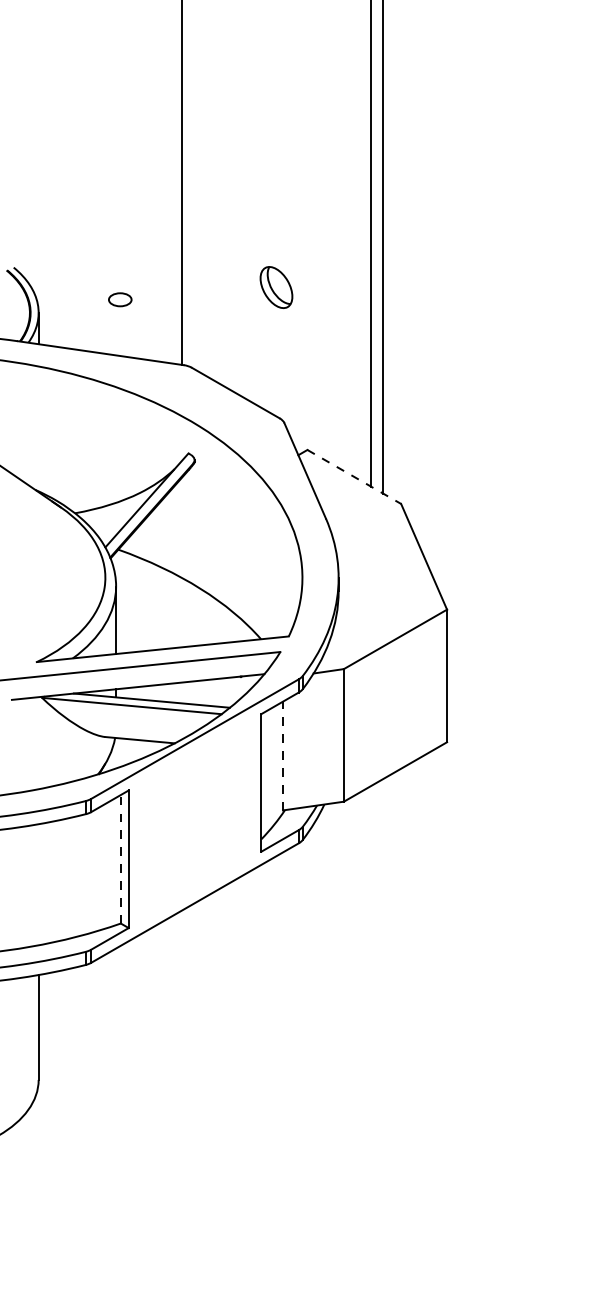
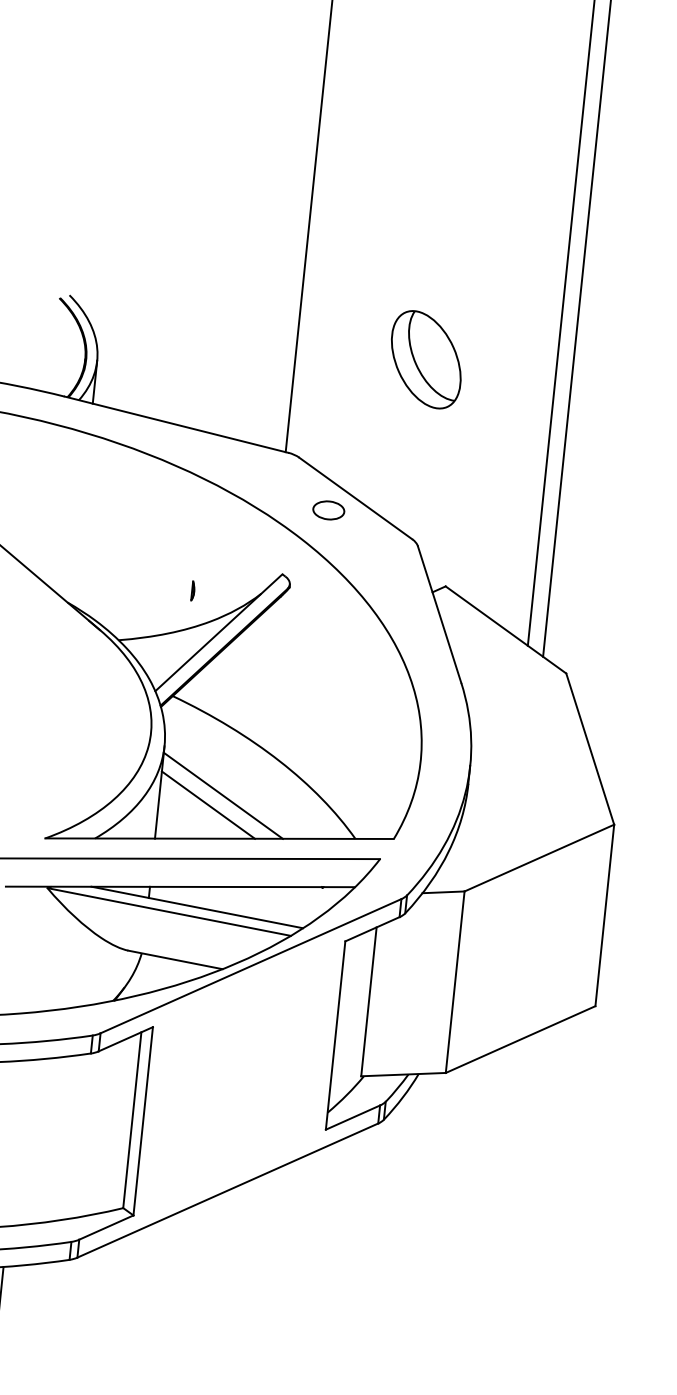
part: (276, 287) -> (426, 359), size x1.67
part: (120, 299) -> (329, 510), moved
part: (124, 471) -> (192, 589), added
line: (354, 477) -> (506, 630), dashed -> solid
line: (162, 617) -> (223, 795), added
line: (152, 625) -> (208, 804), added
line: (283, 755) -> (369, 1001), dashed -> solid
line: (120, 858) -> (132, 1119), dashed -> solid

